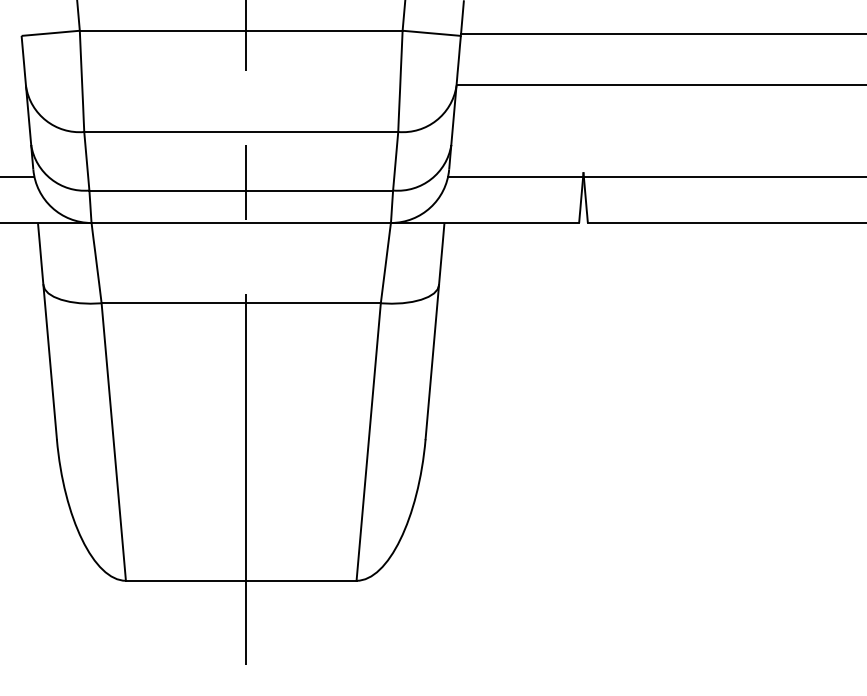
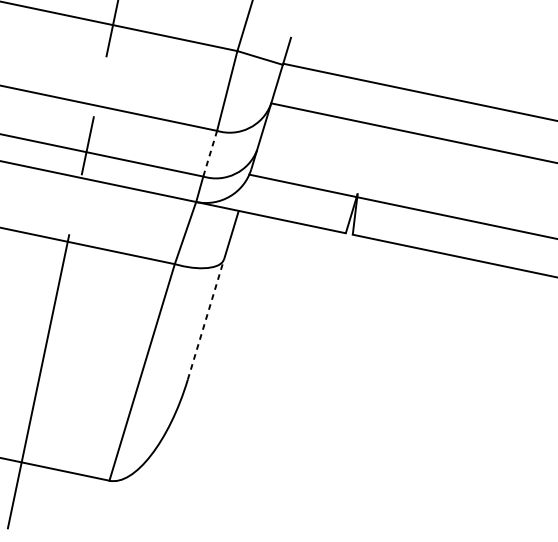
line: (395, 161) -> (210, 153), solid -> dashed
line: (432, 361) -> (206, 319), solid -> dashed

